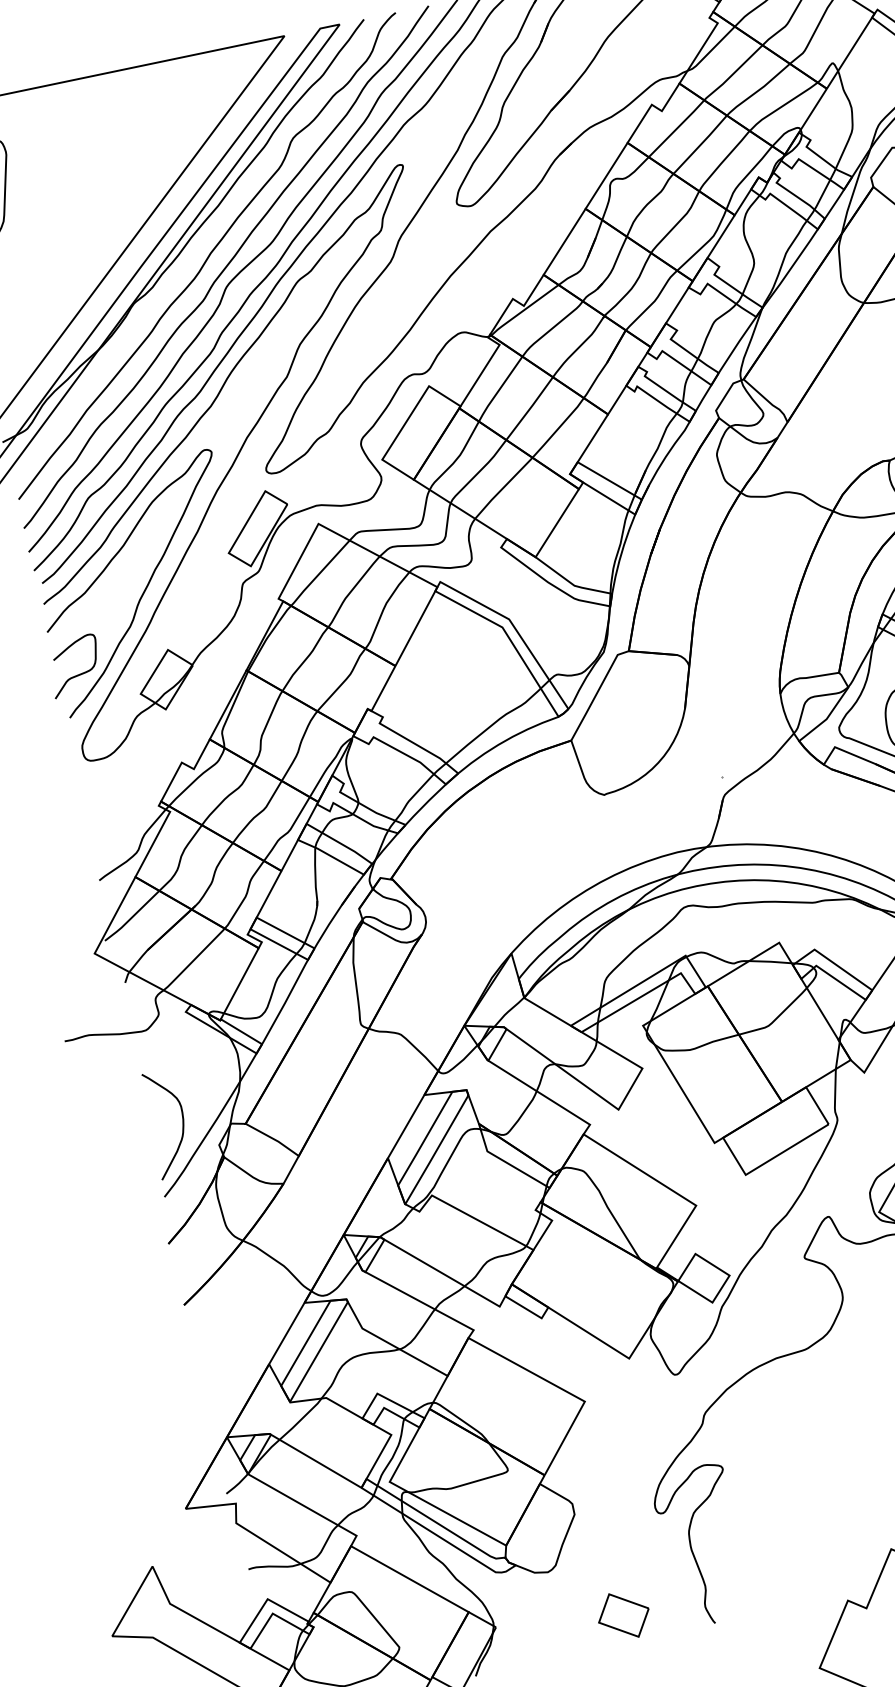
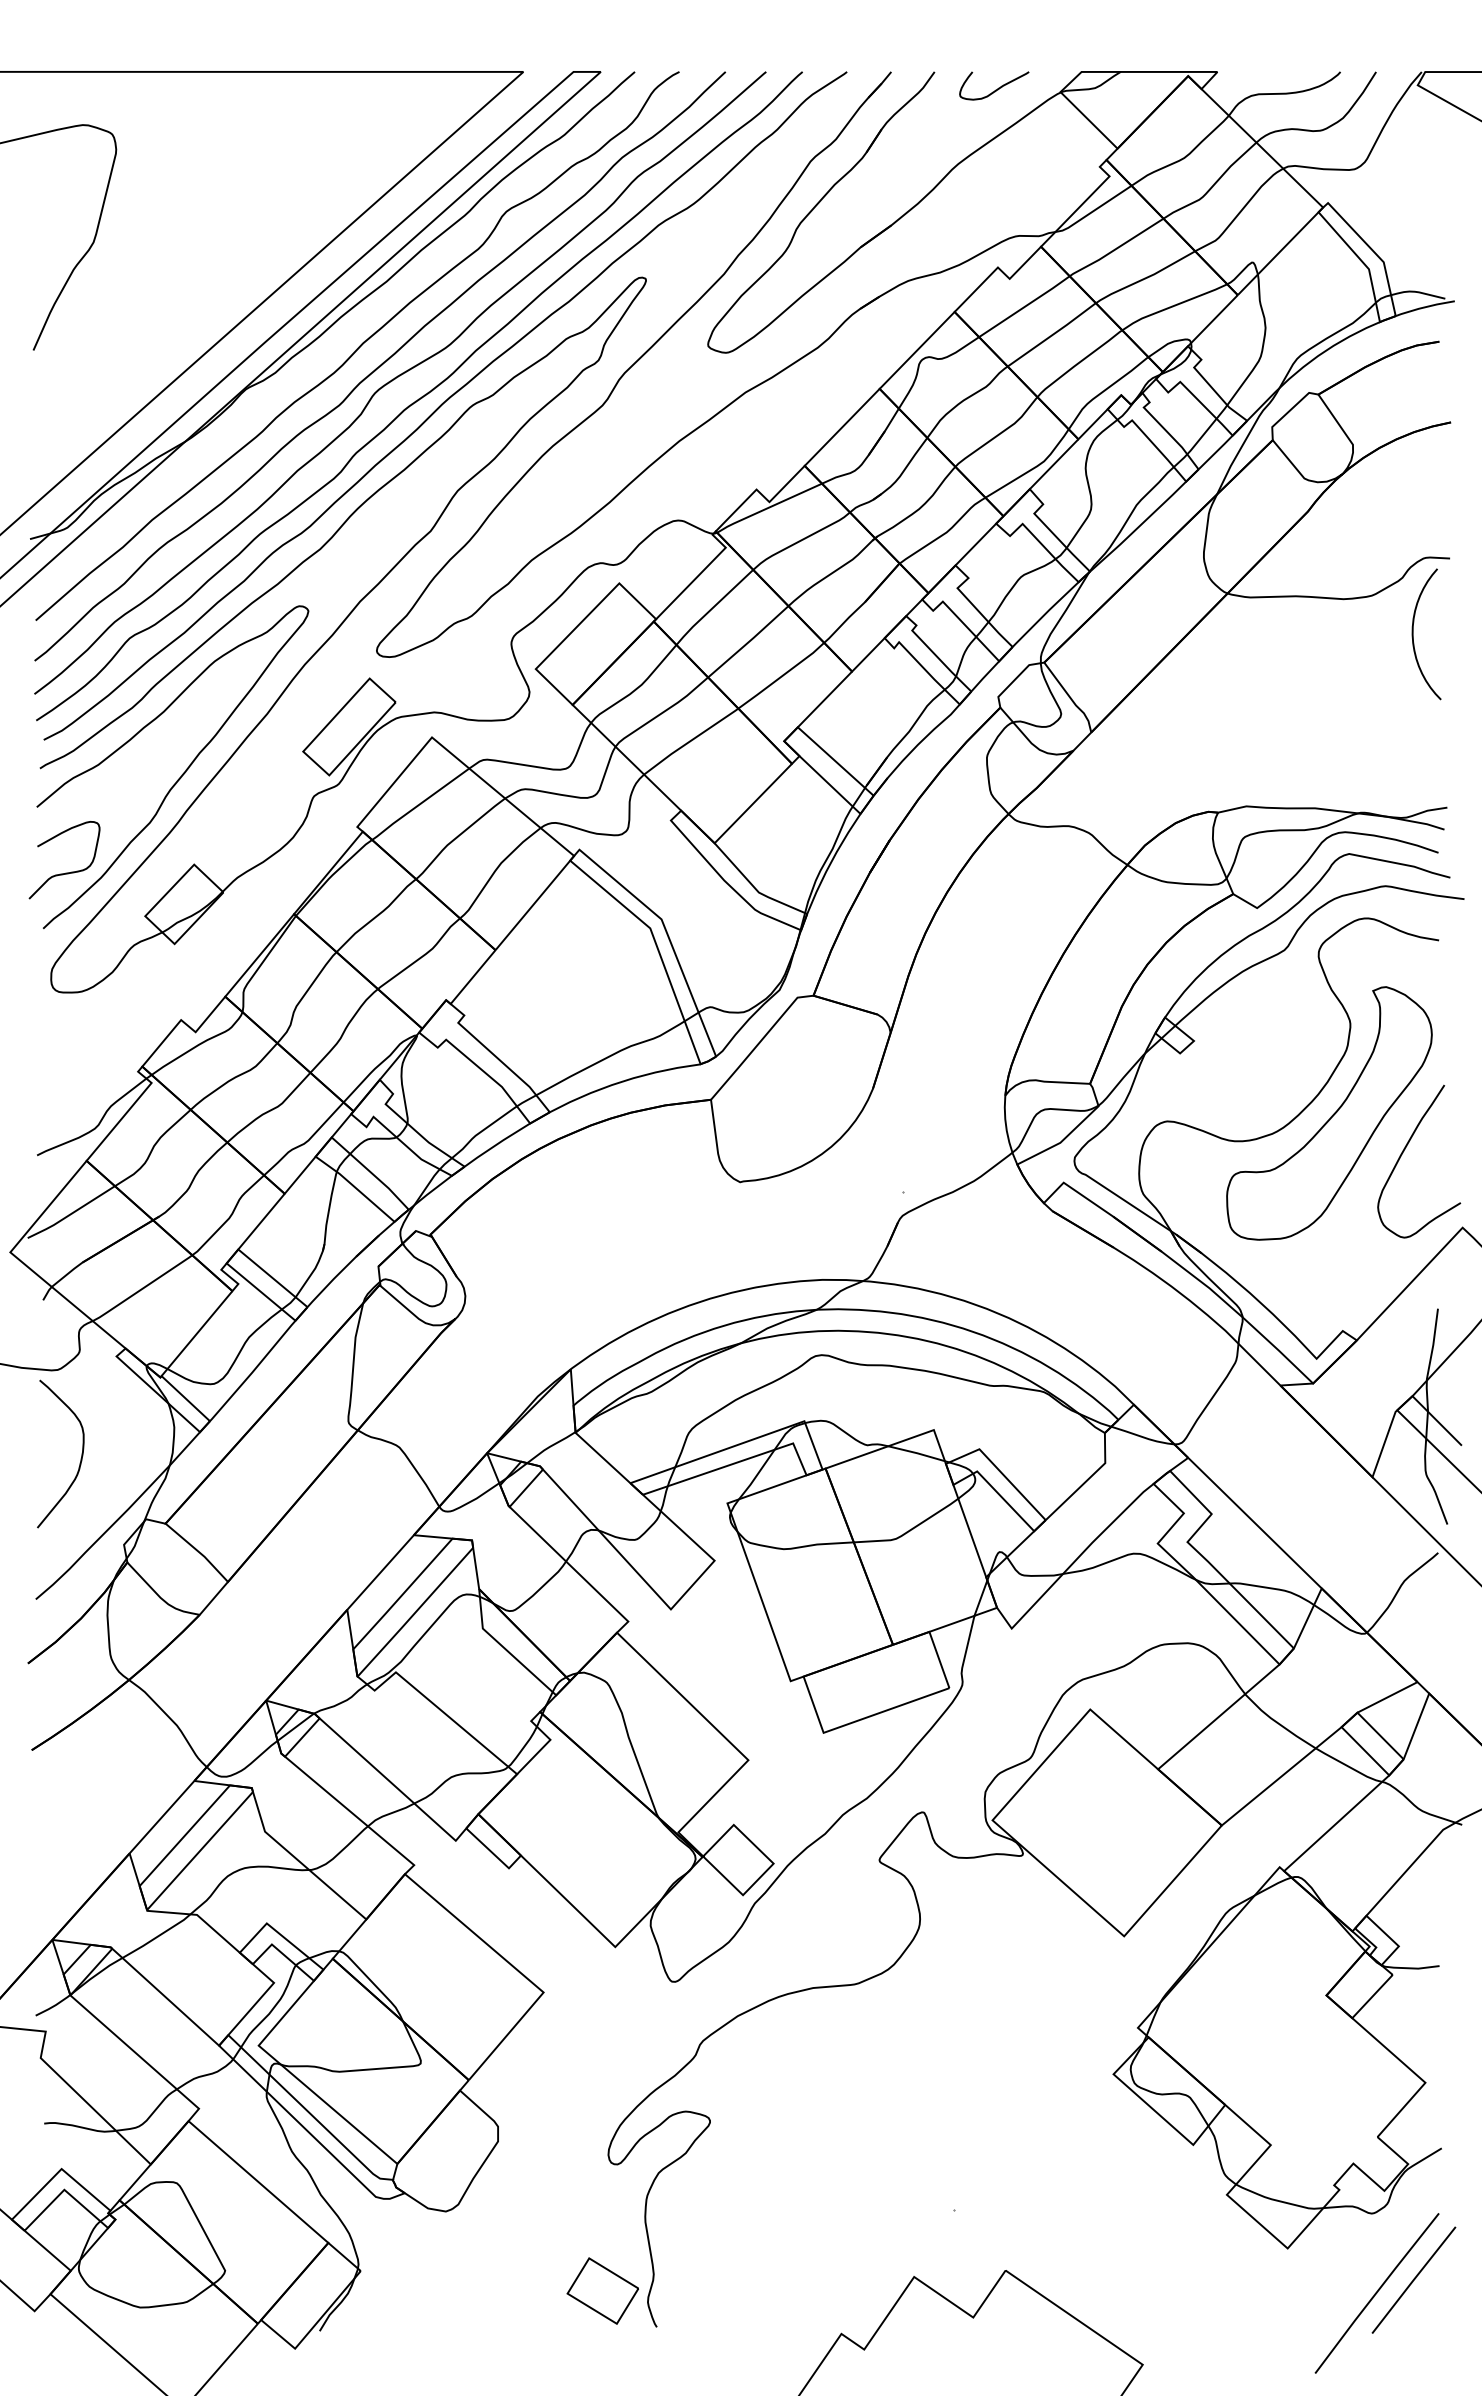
curve: (182, 1124) -> (80, 1458), moved
part: (623, 1615) -> (602, 2290), moved

